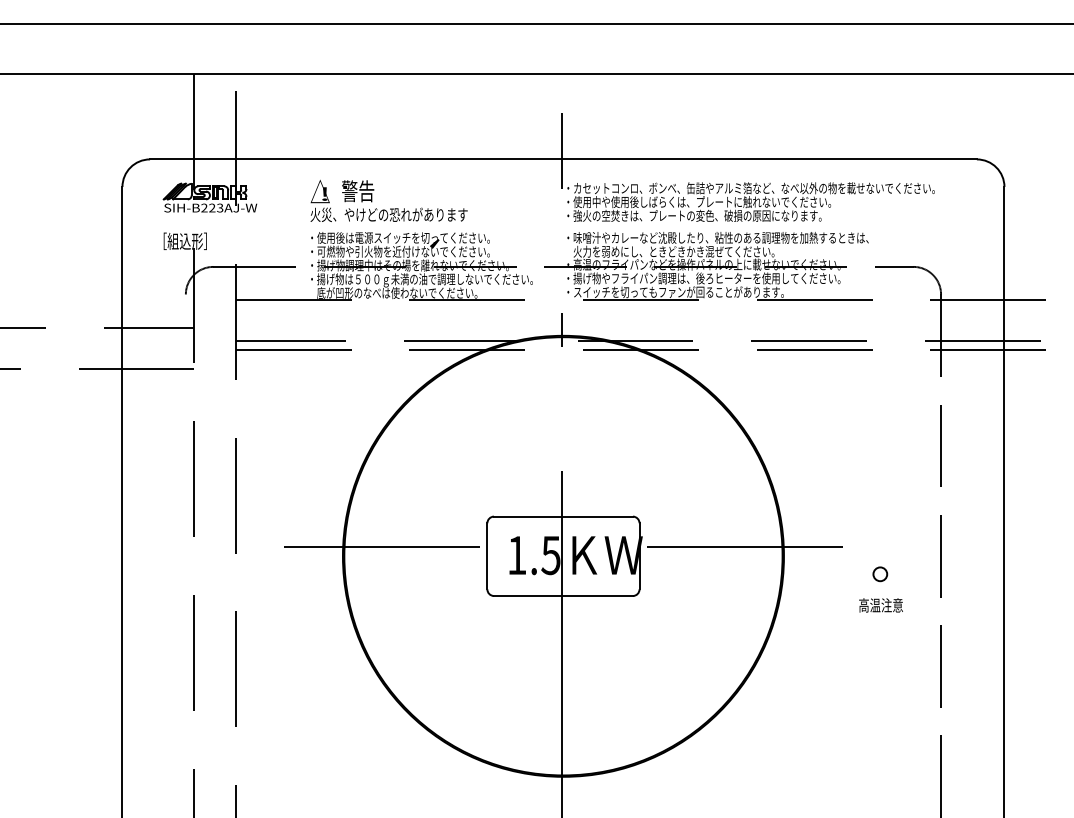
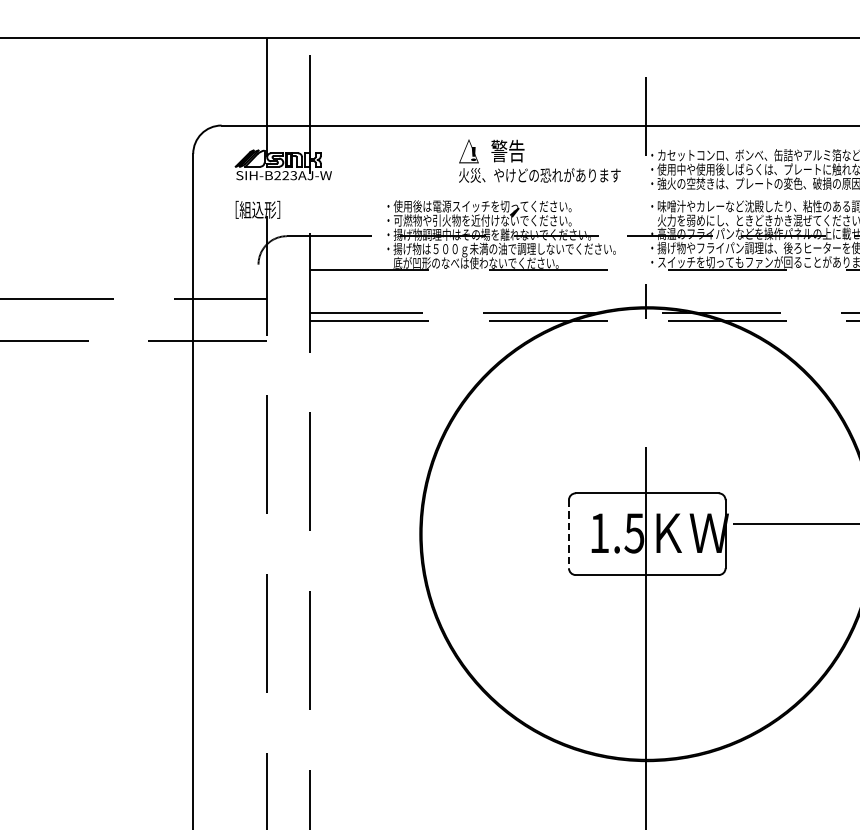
text: (388, 200) -> (539, 160), moved
line: (381, 546) -> (459, 524), removed
line: (487, 556) -> (569, 534), solid -> dashed

